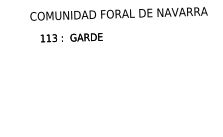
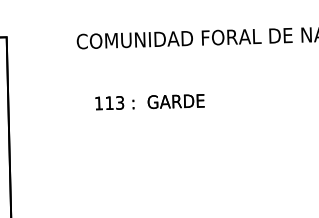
text: (71, 37) -> (149, 101), moved

